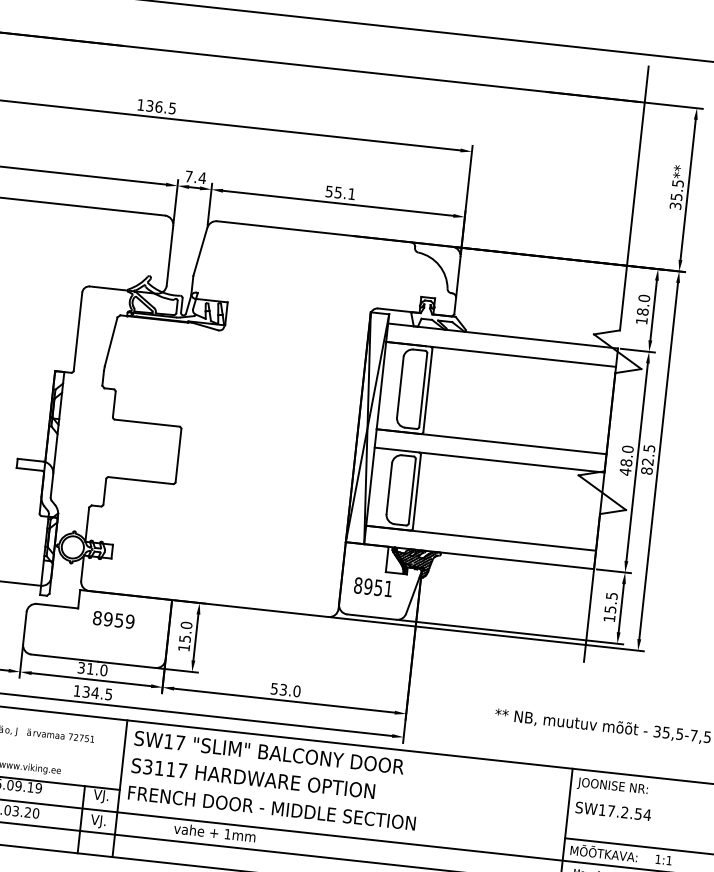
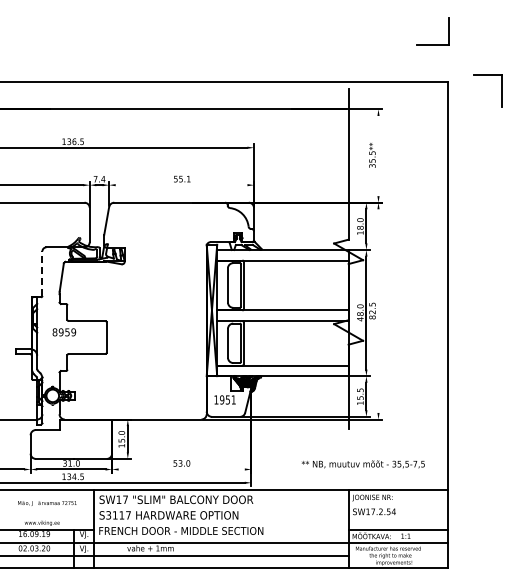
line: (688, 188) -> (378, 155), removed
line: (337, 203) -> (181, 185), removed
line: (78, 331) -> (42, 273), solid -> dashed
line: (658, 459) -> (378, 310), removed
text: (358, 584) -> (216, 399), 8951 -> 1951
text: (113, 620) -> (64, 332), moved
line: (284, 700) -> (181, 469), removed

